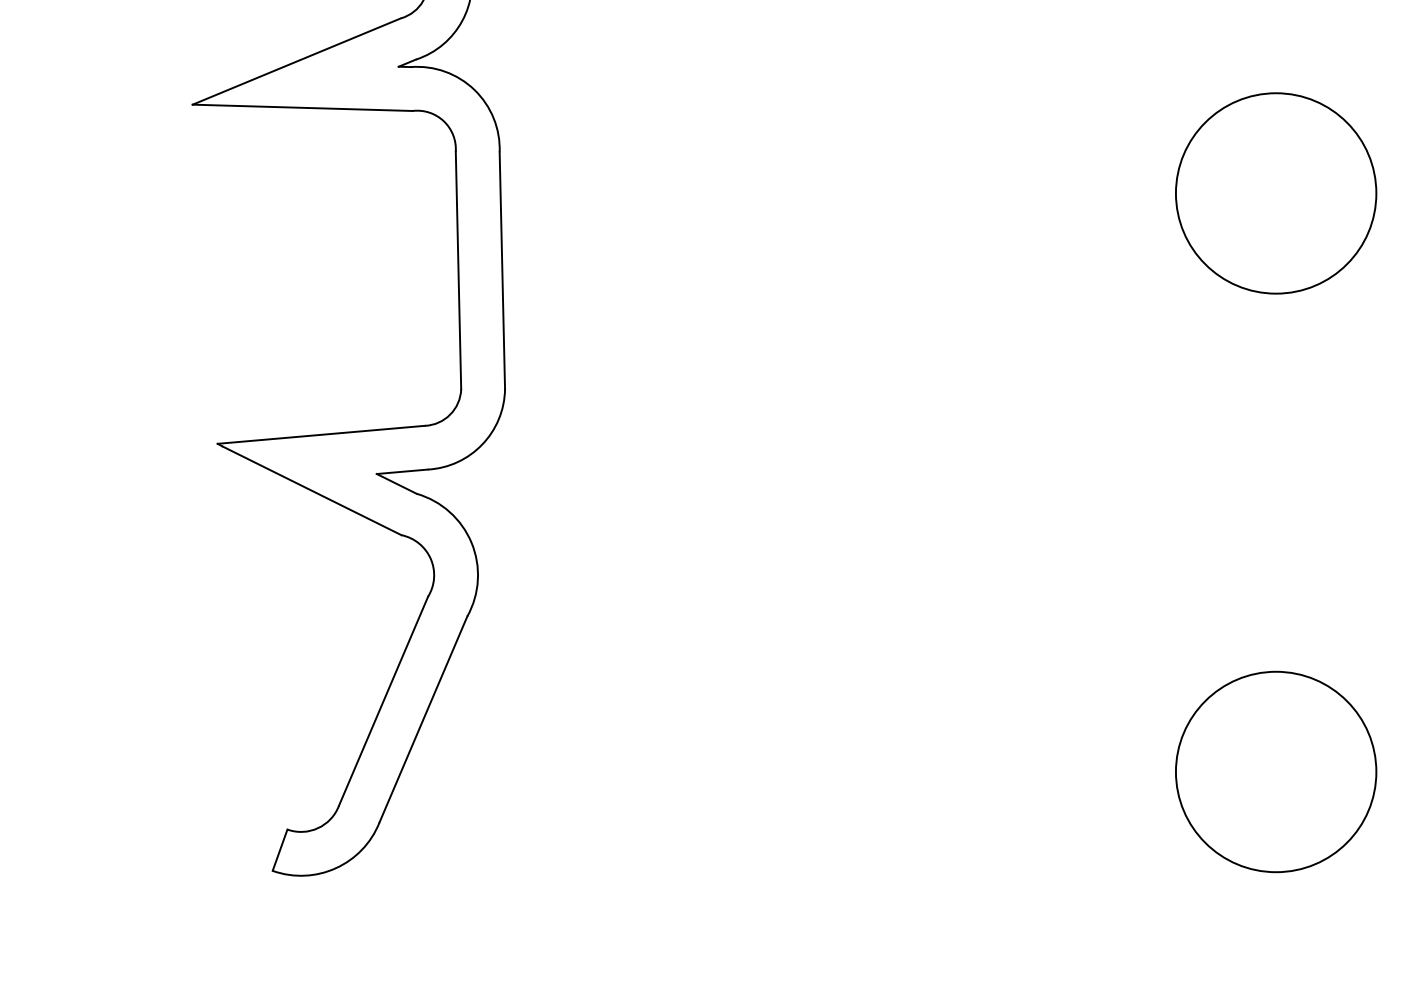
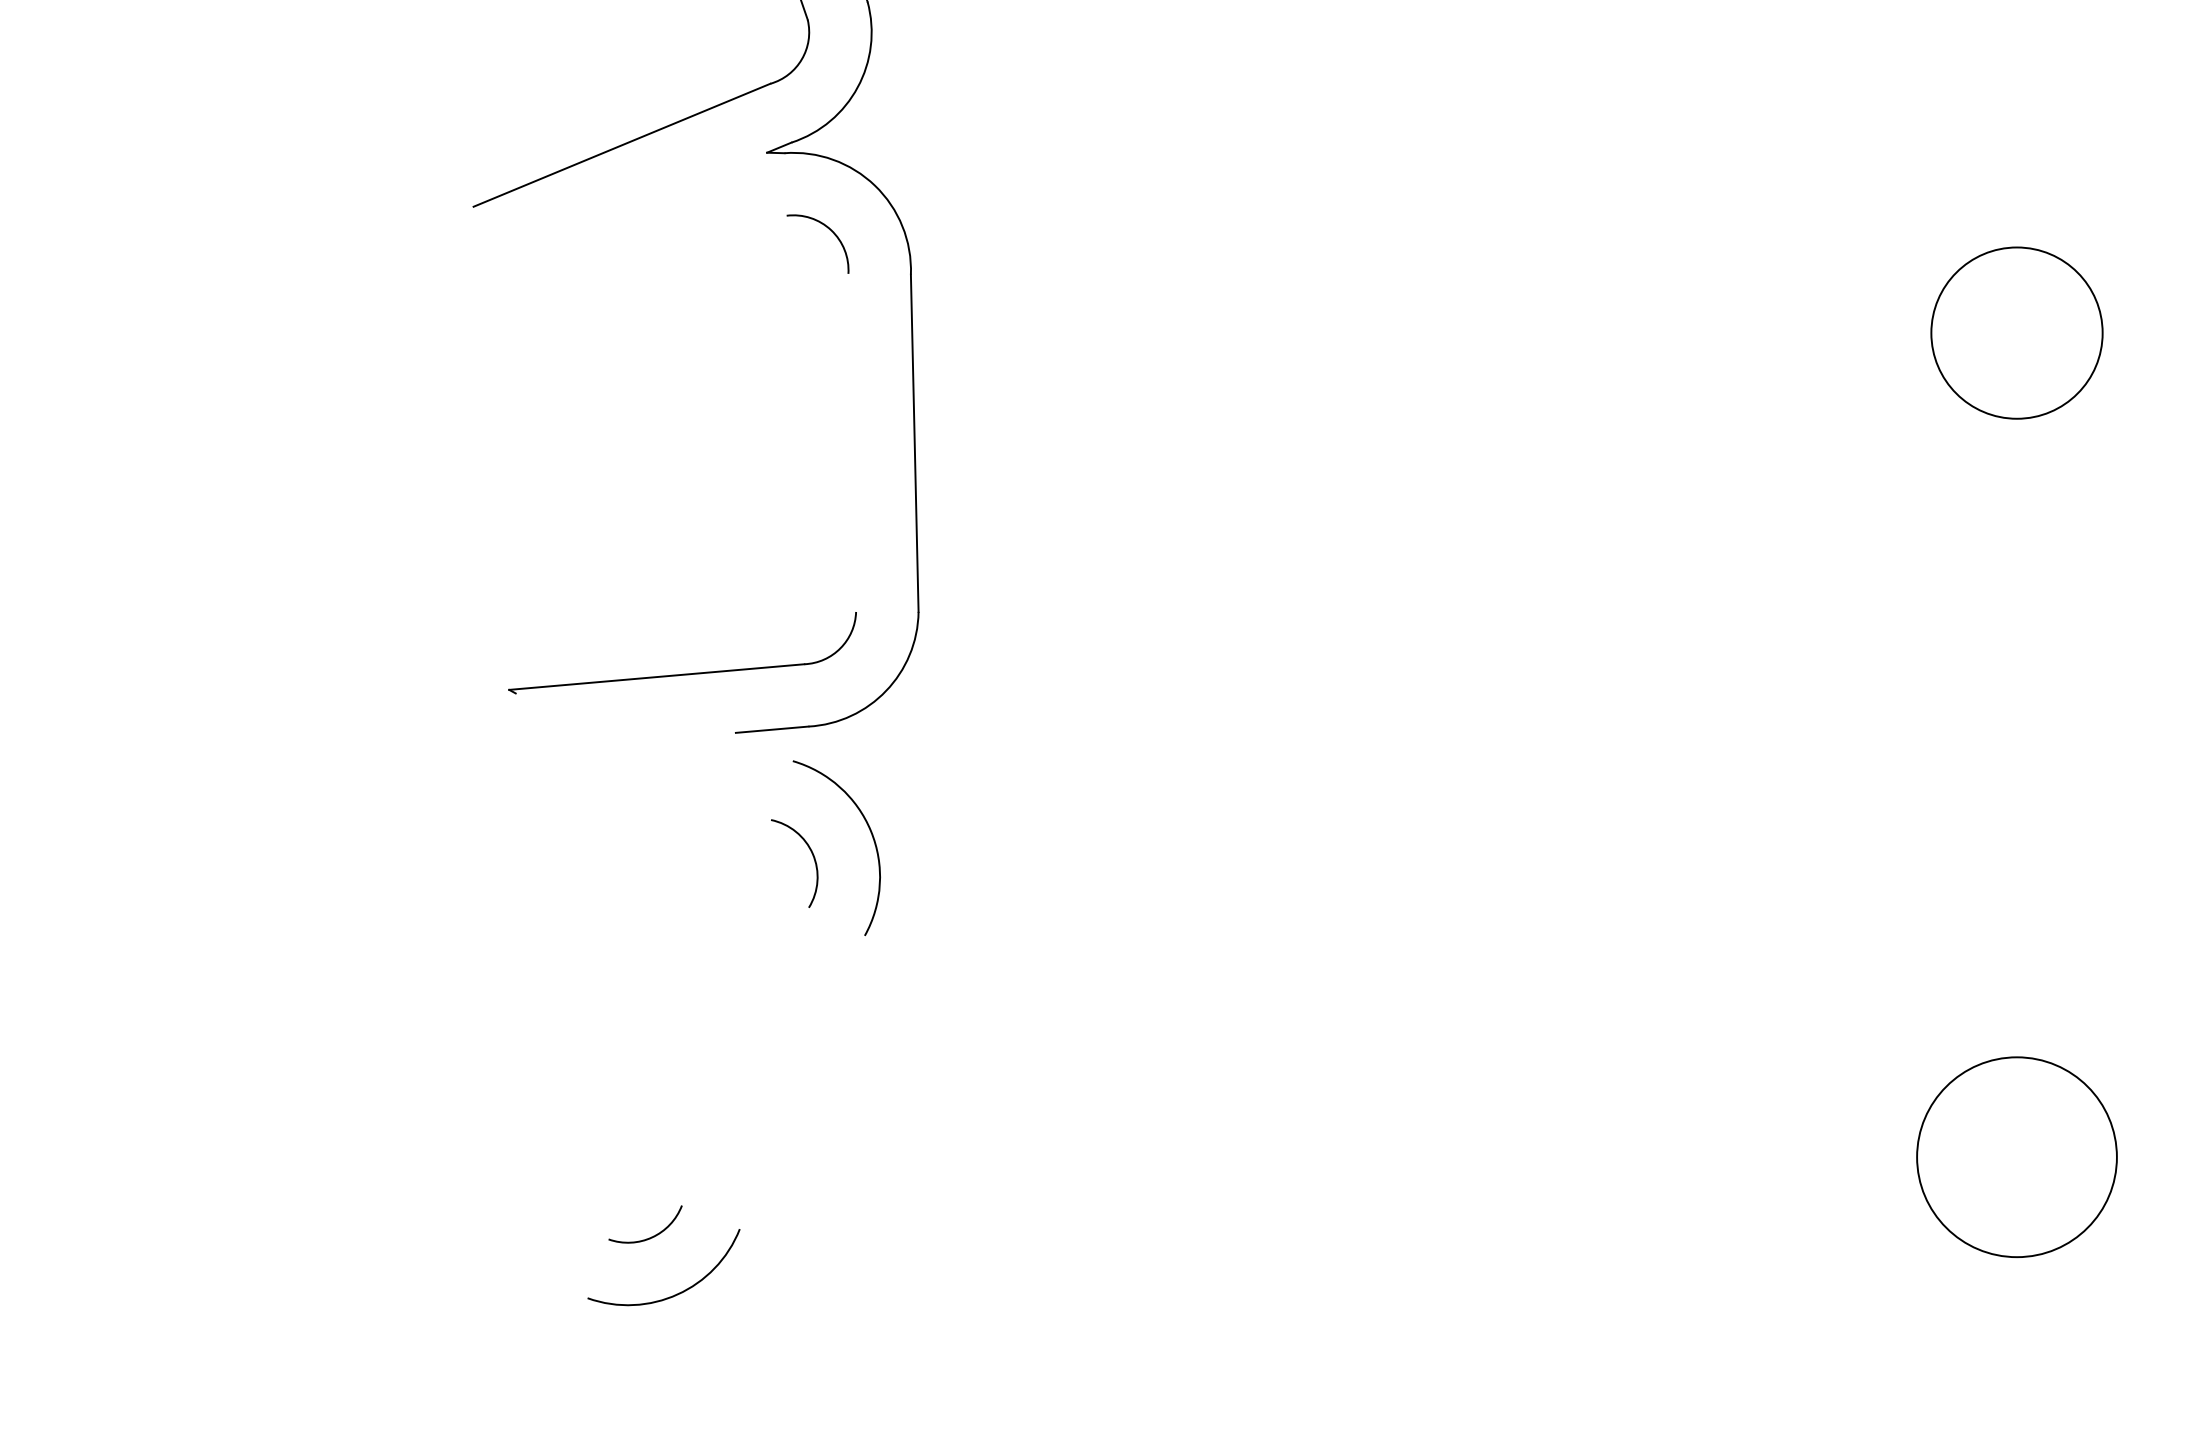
line: (302, 107) -> (629, 210), removed
circle: (1275, 192) -> (2016, 332), size x0.6
line: (458, 270) -> (852, 442), removed
line: (396, 483) -> (763, 746), removed
line: (311, 490) -> (643, 756), removed
line: (383, 701) -> (745, 1056), removed
line: (422, 719) -> (801, 1082), removed
circle: (1275, 771) -> (2016, 1156), size x0.7
line: (279, 850) -> (597, 1268), removed

